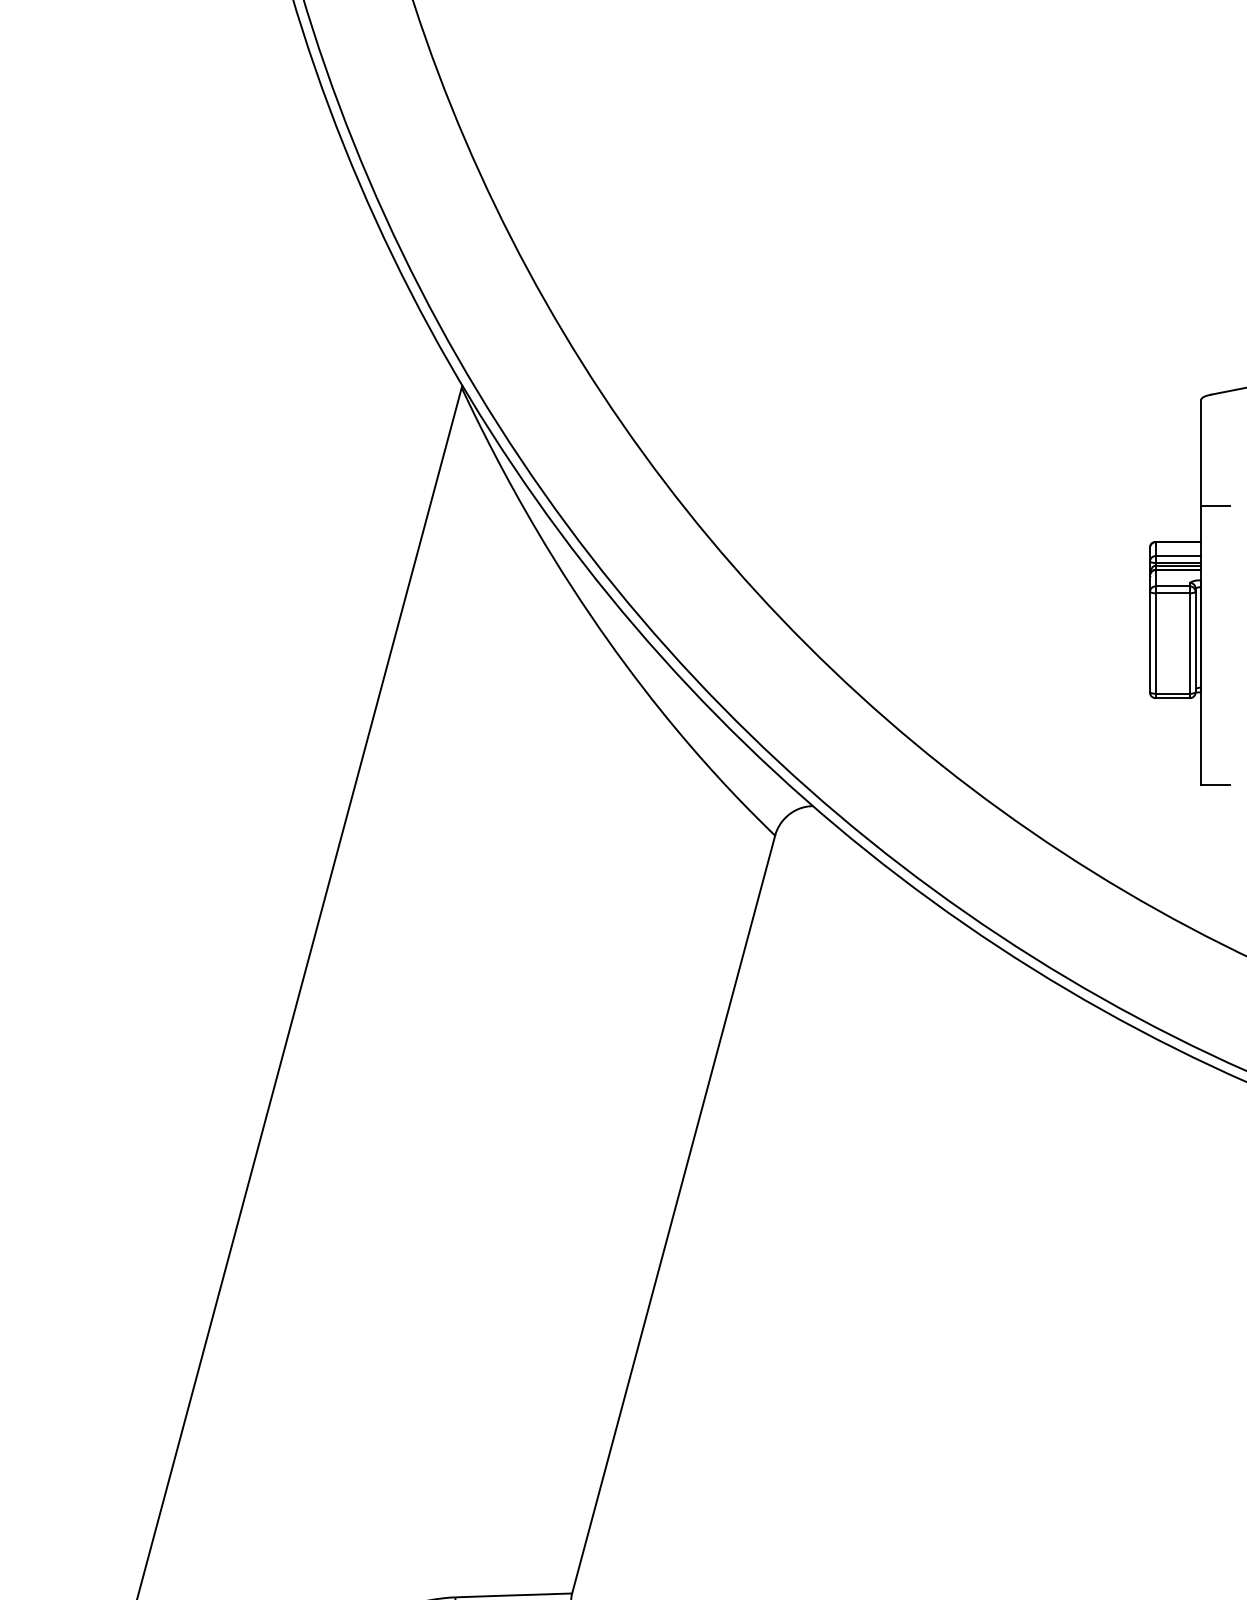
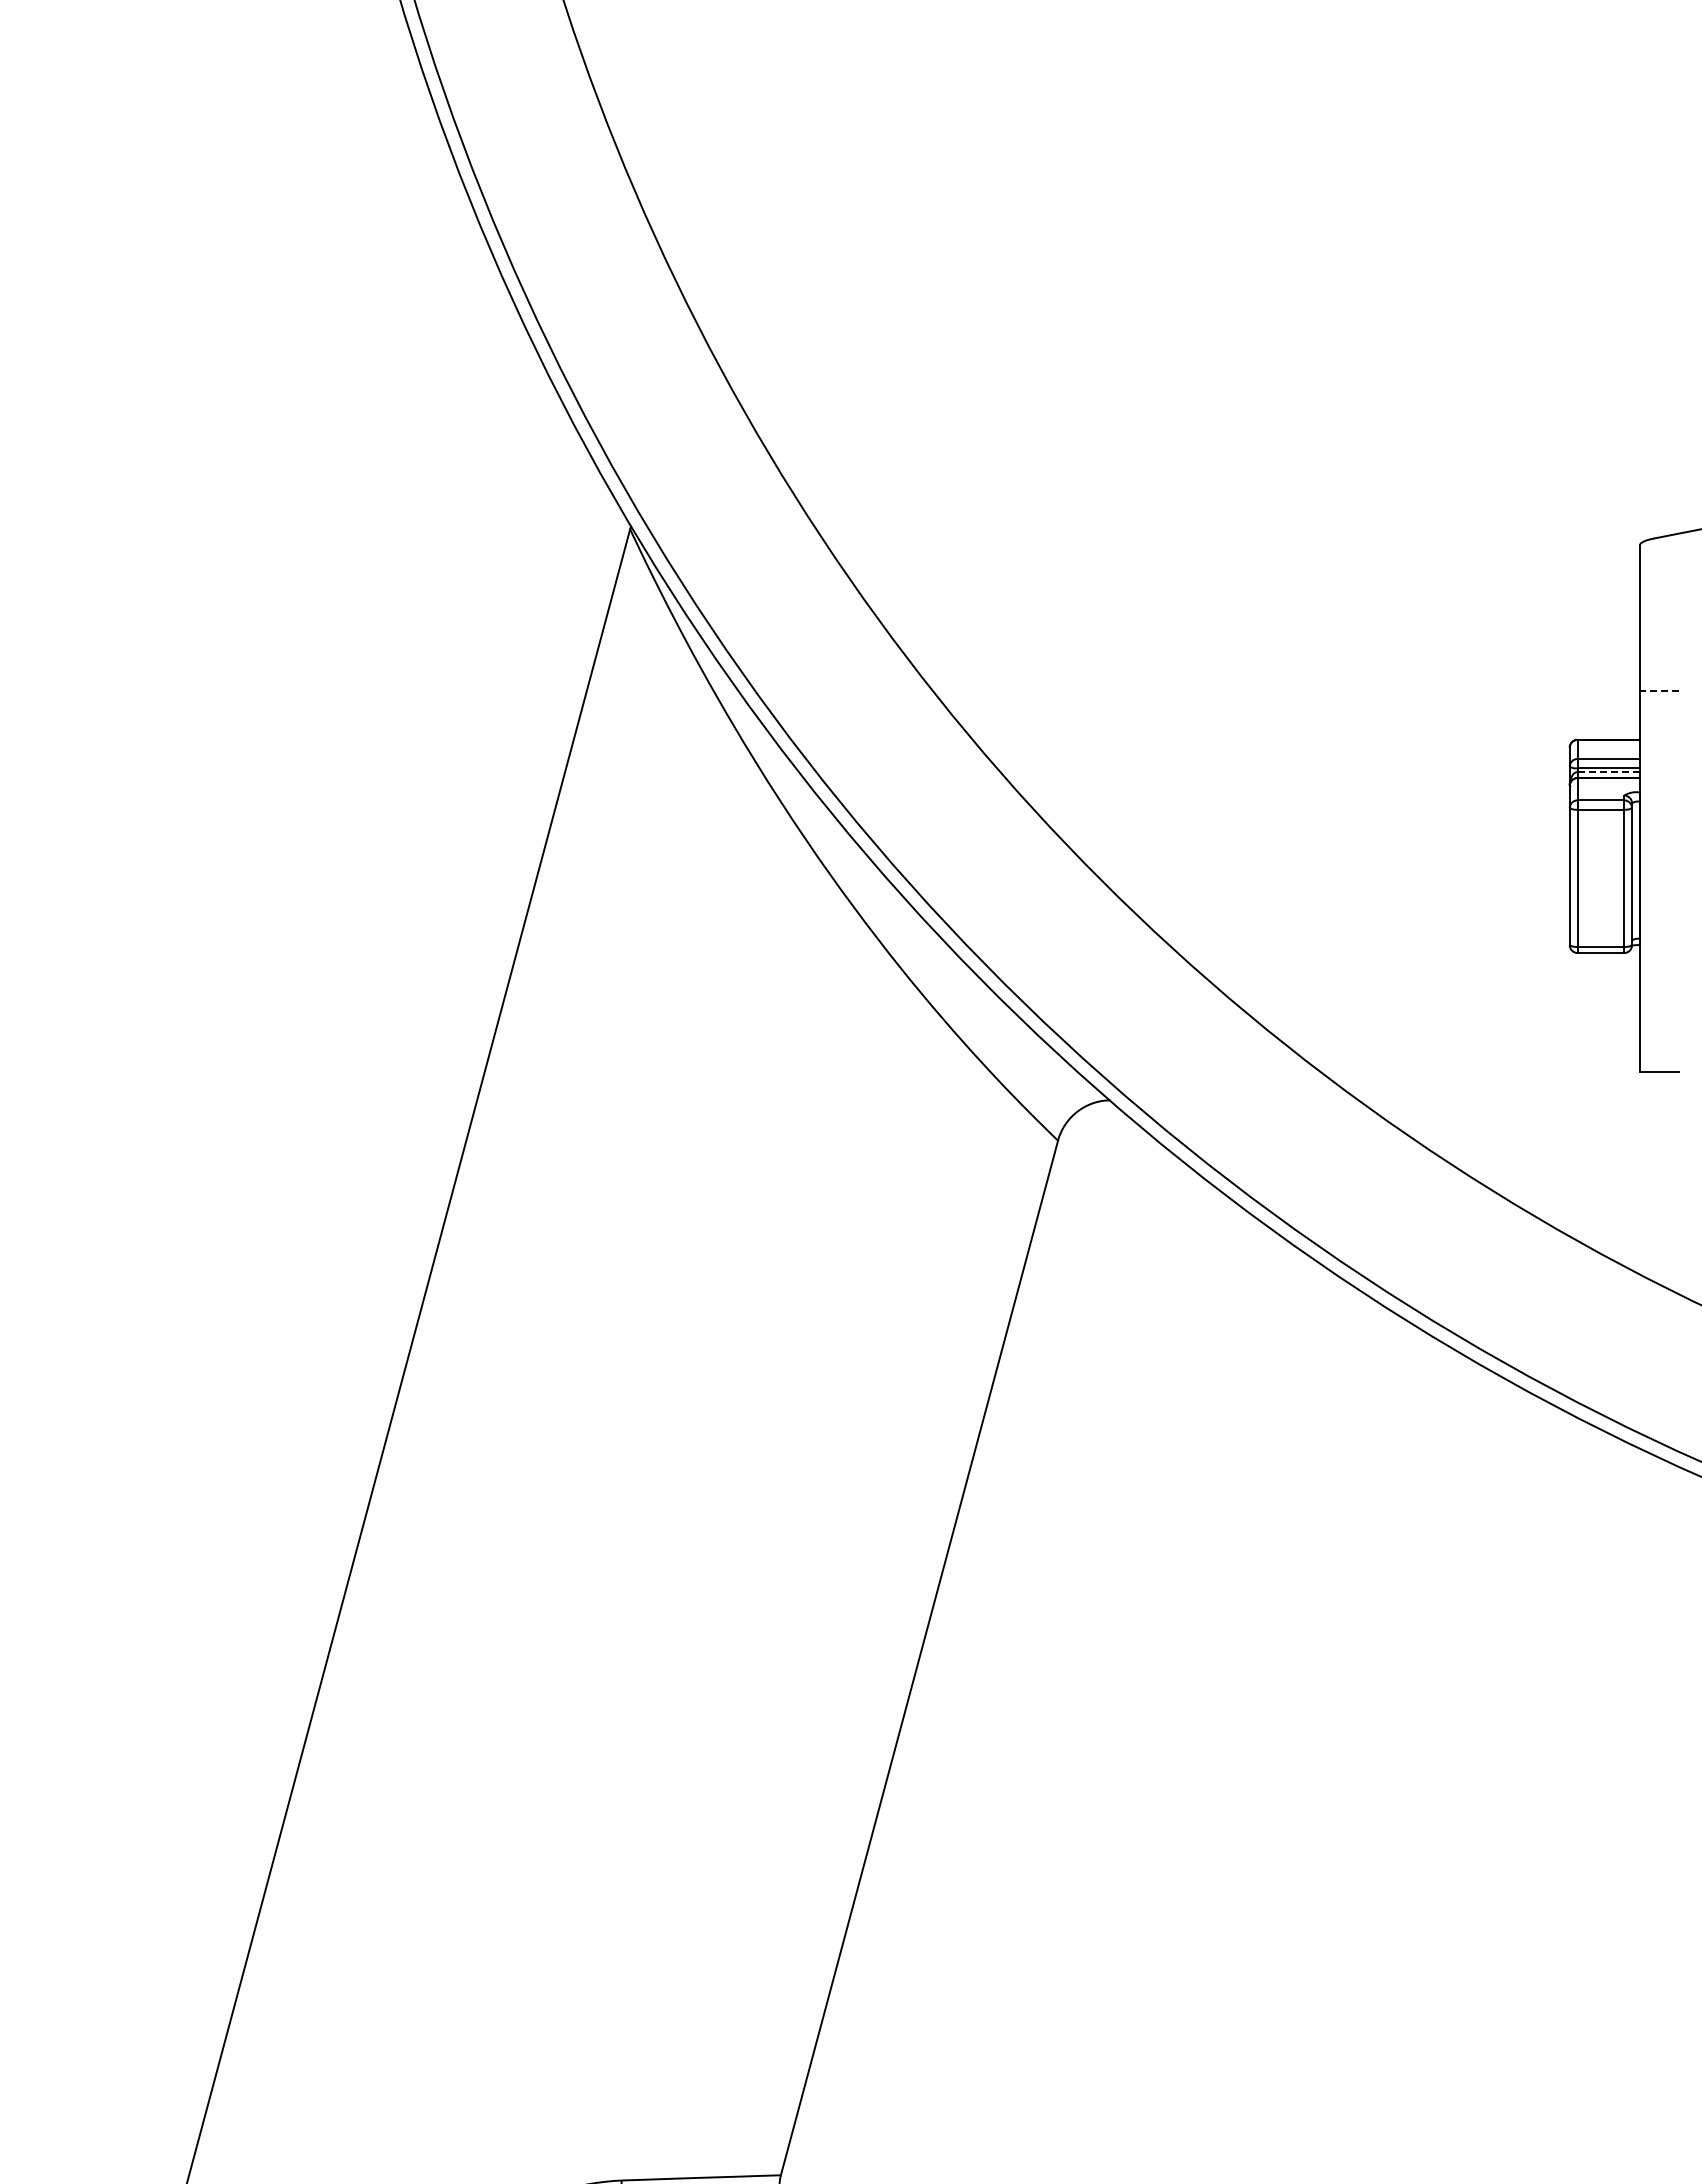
line: (1214, 505) -> (1658, 690), solid -> dashed
line: (1179, 565) -> (1609, 772), solid -> dashed

